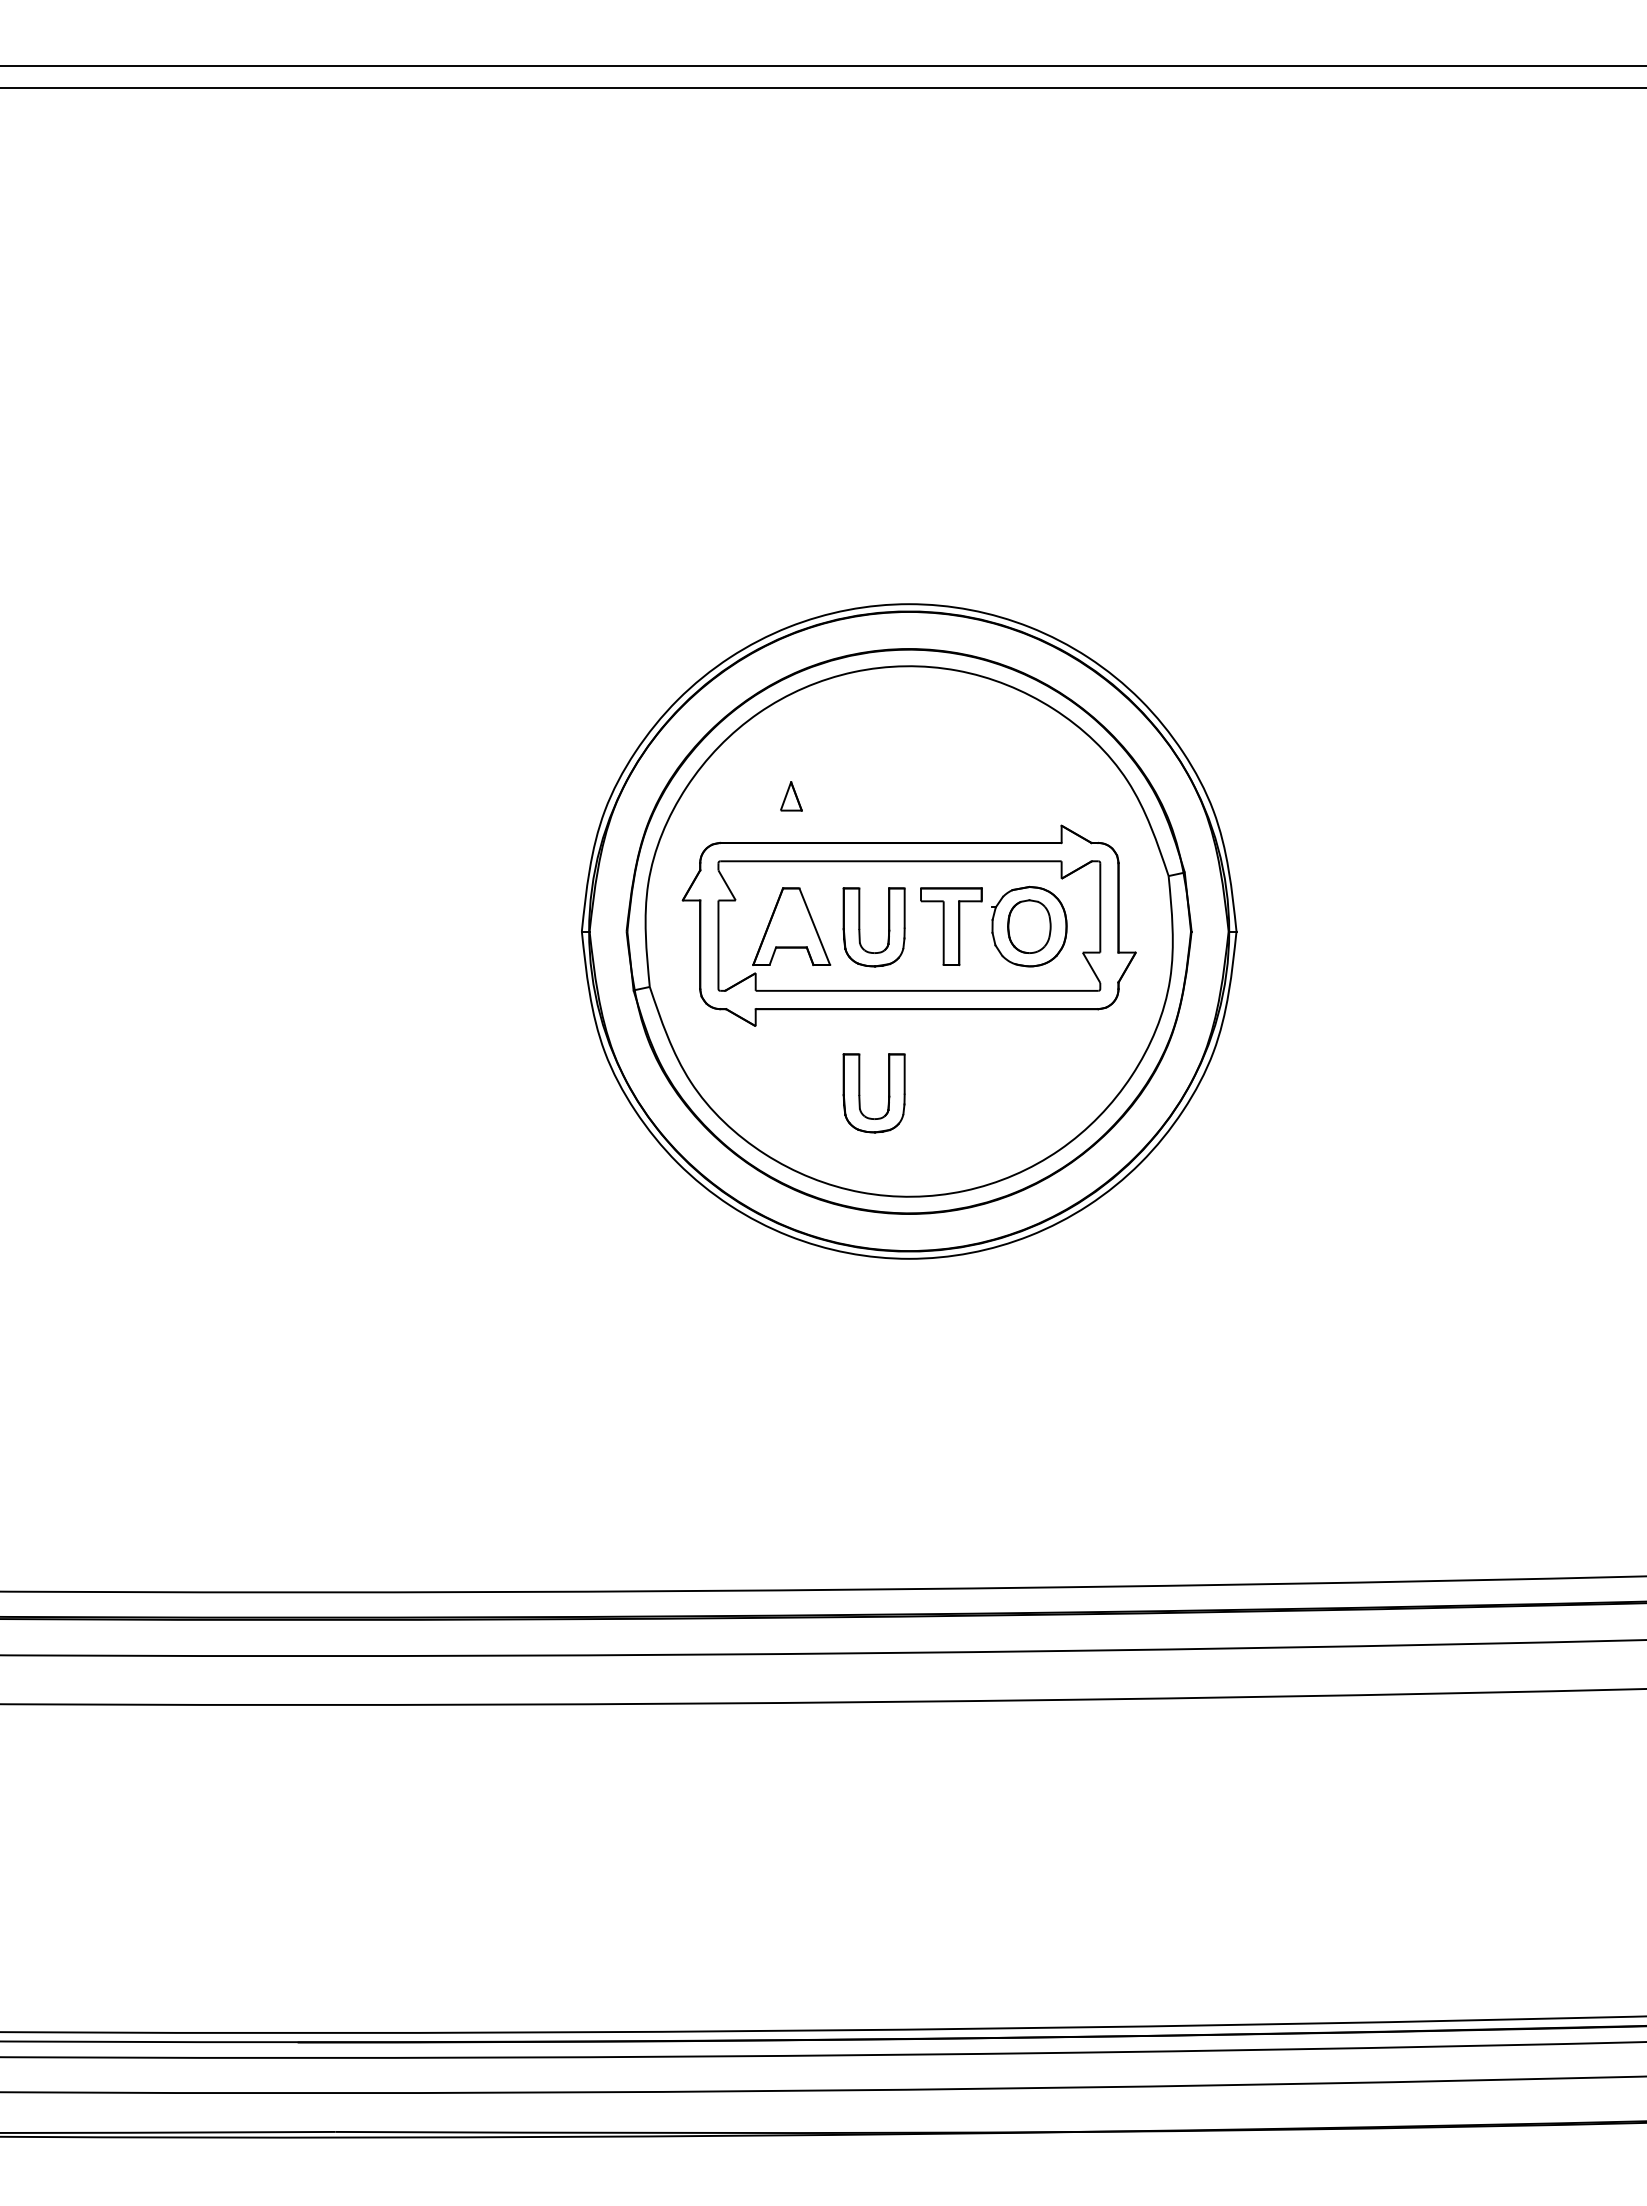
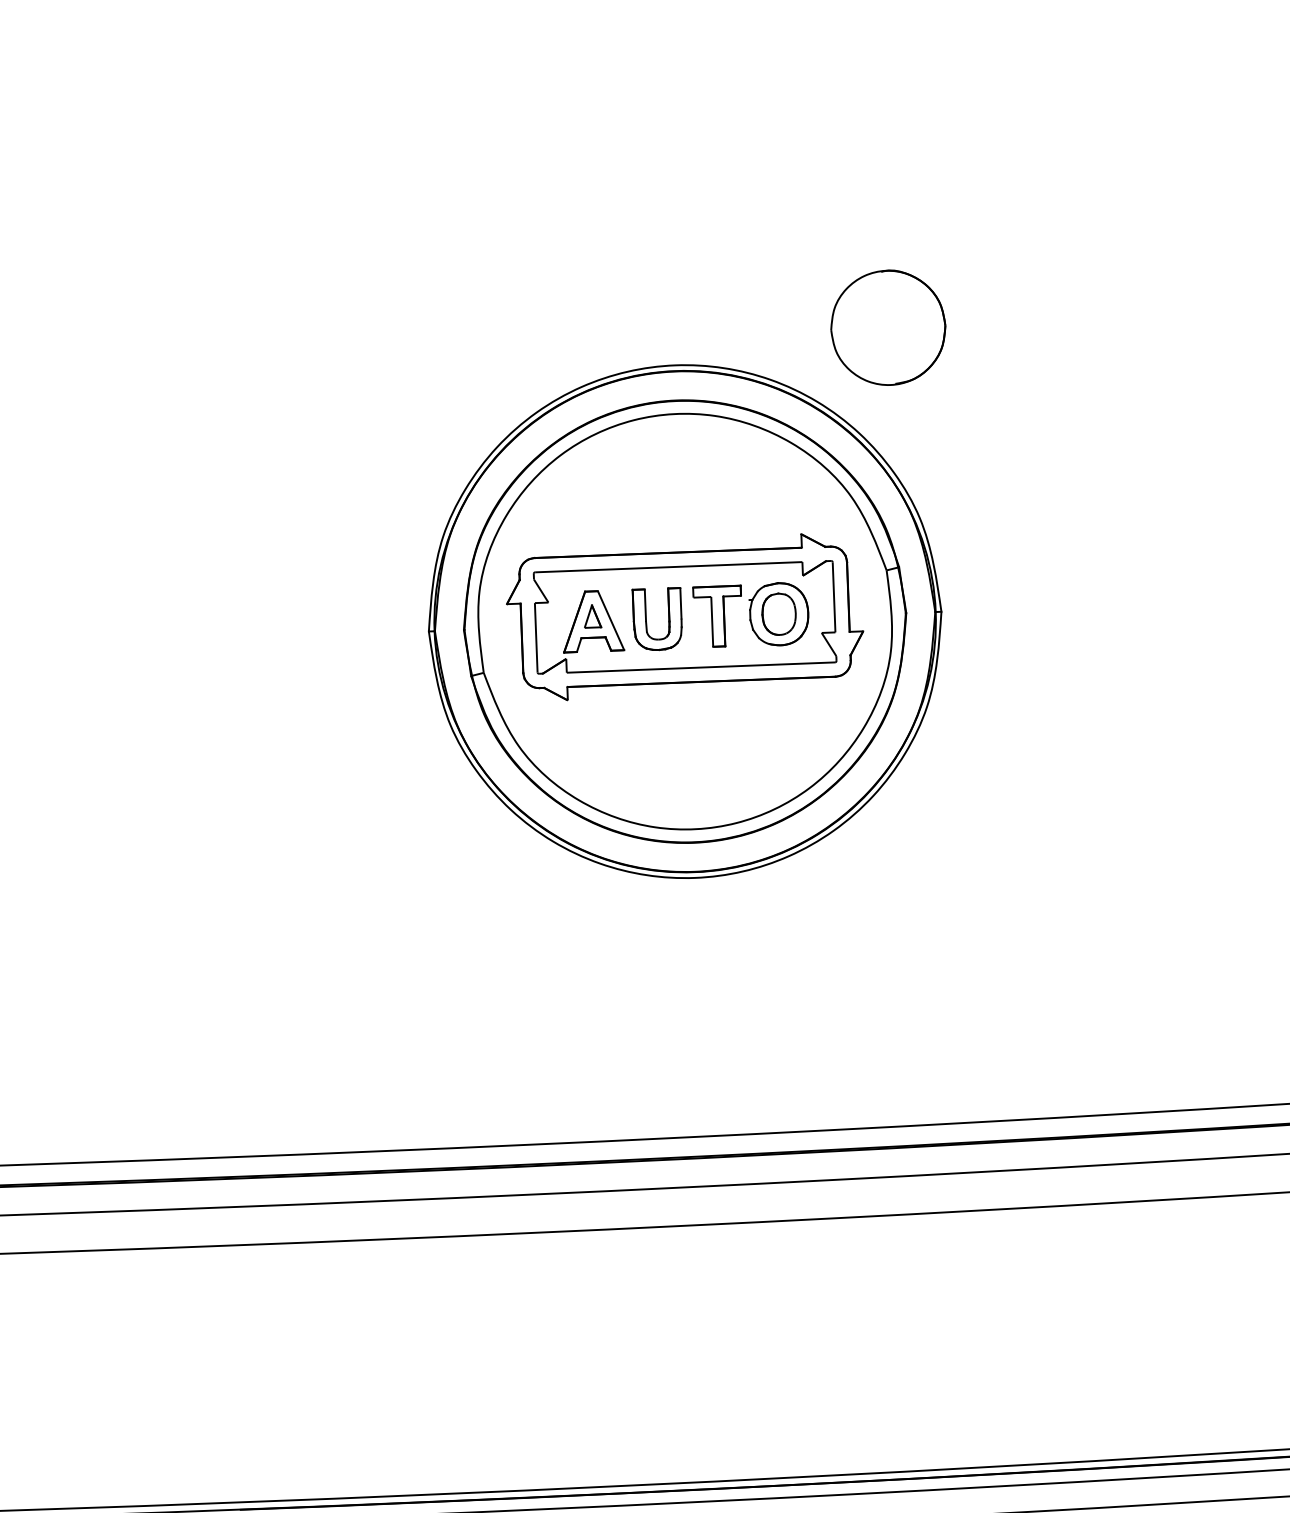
part: (1182, 566) -> (888, 327), added
part: (791, 796) -> (592, 616), moved
part: (860, 1093) -> (651, 749), removed

